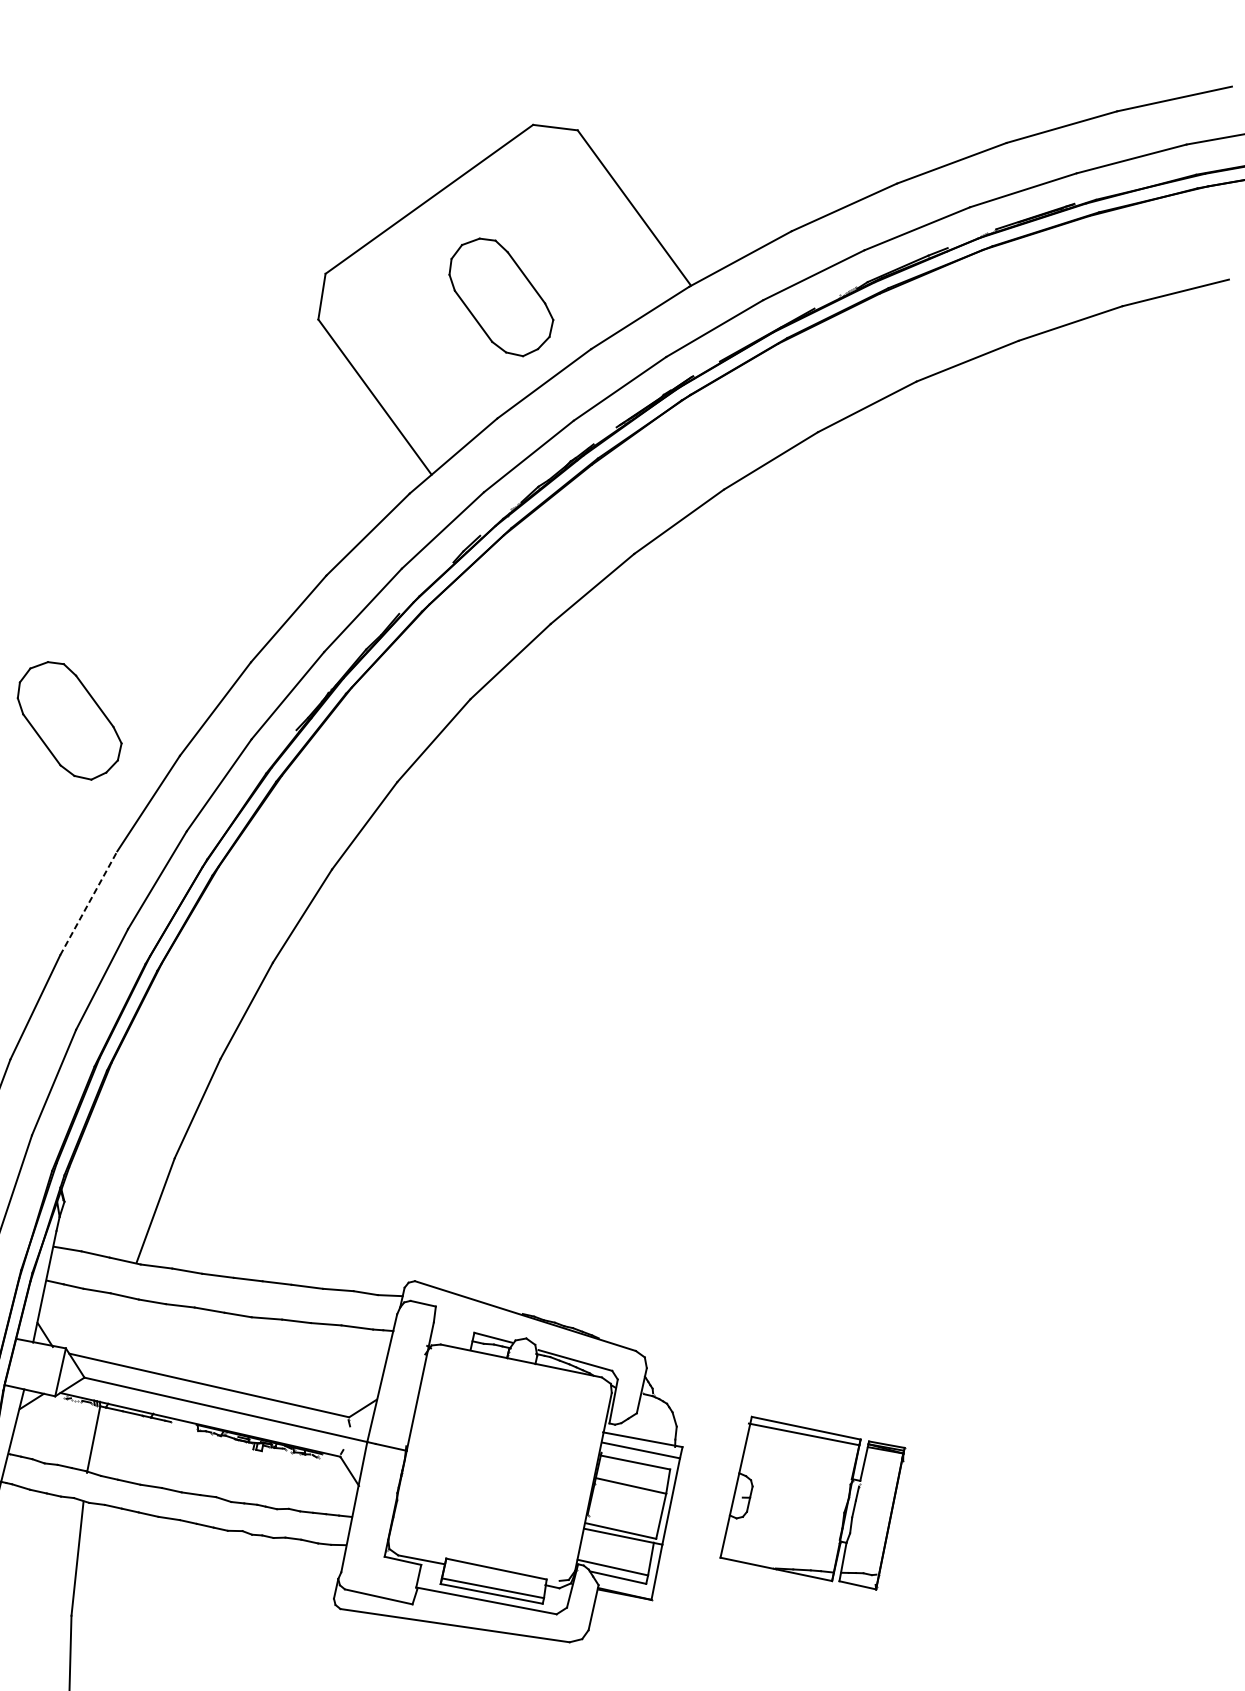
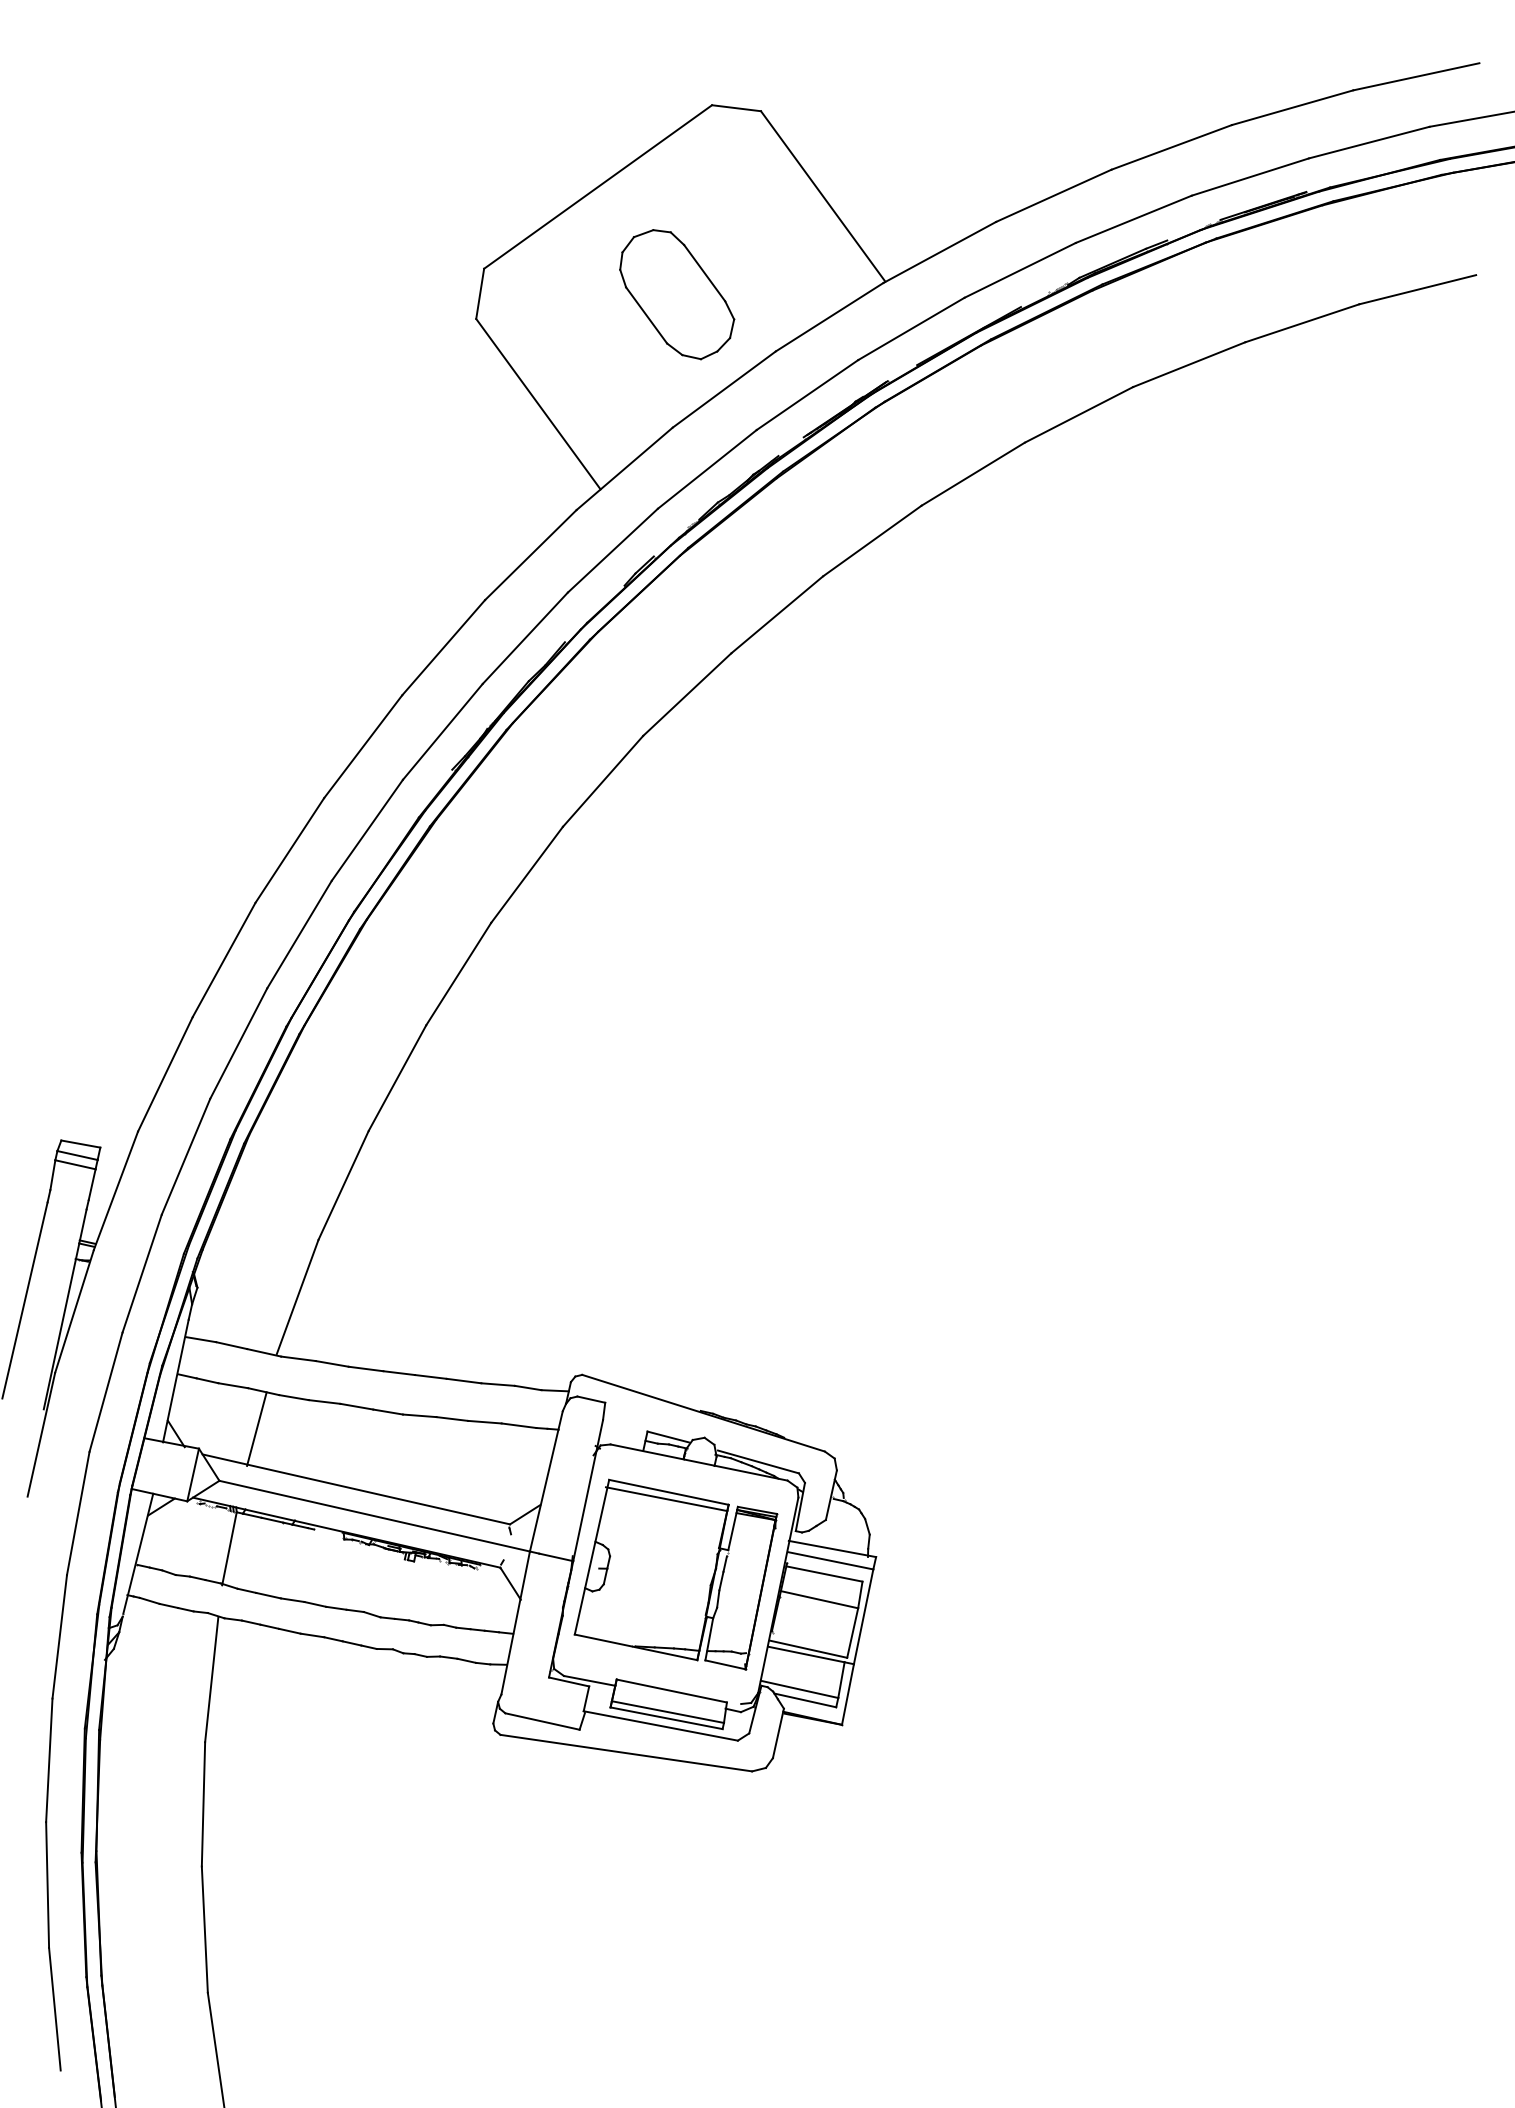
part: (70, 720) -> (203, 759), removed
line: (89, 902) -> (224, 959), dashed -> solid
line: (118, 1330) -> (256, 1428), added
part: (812, 1503) -> (675, 1574), moved

